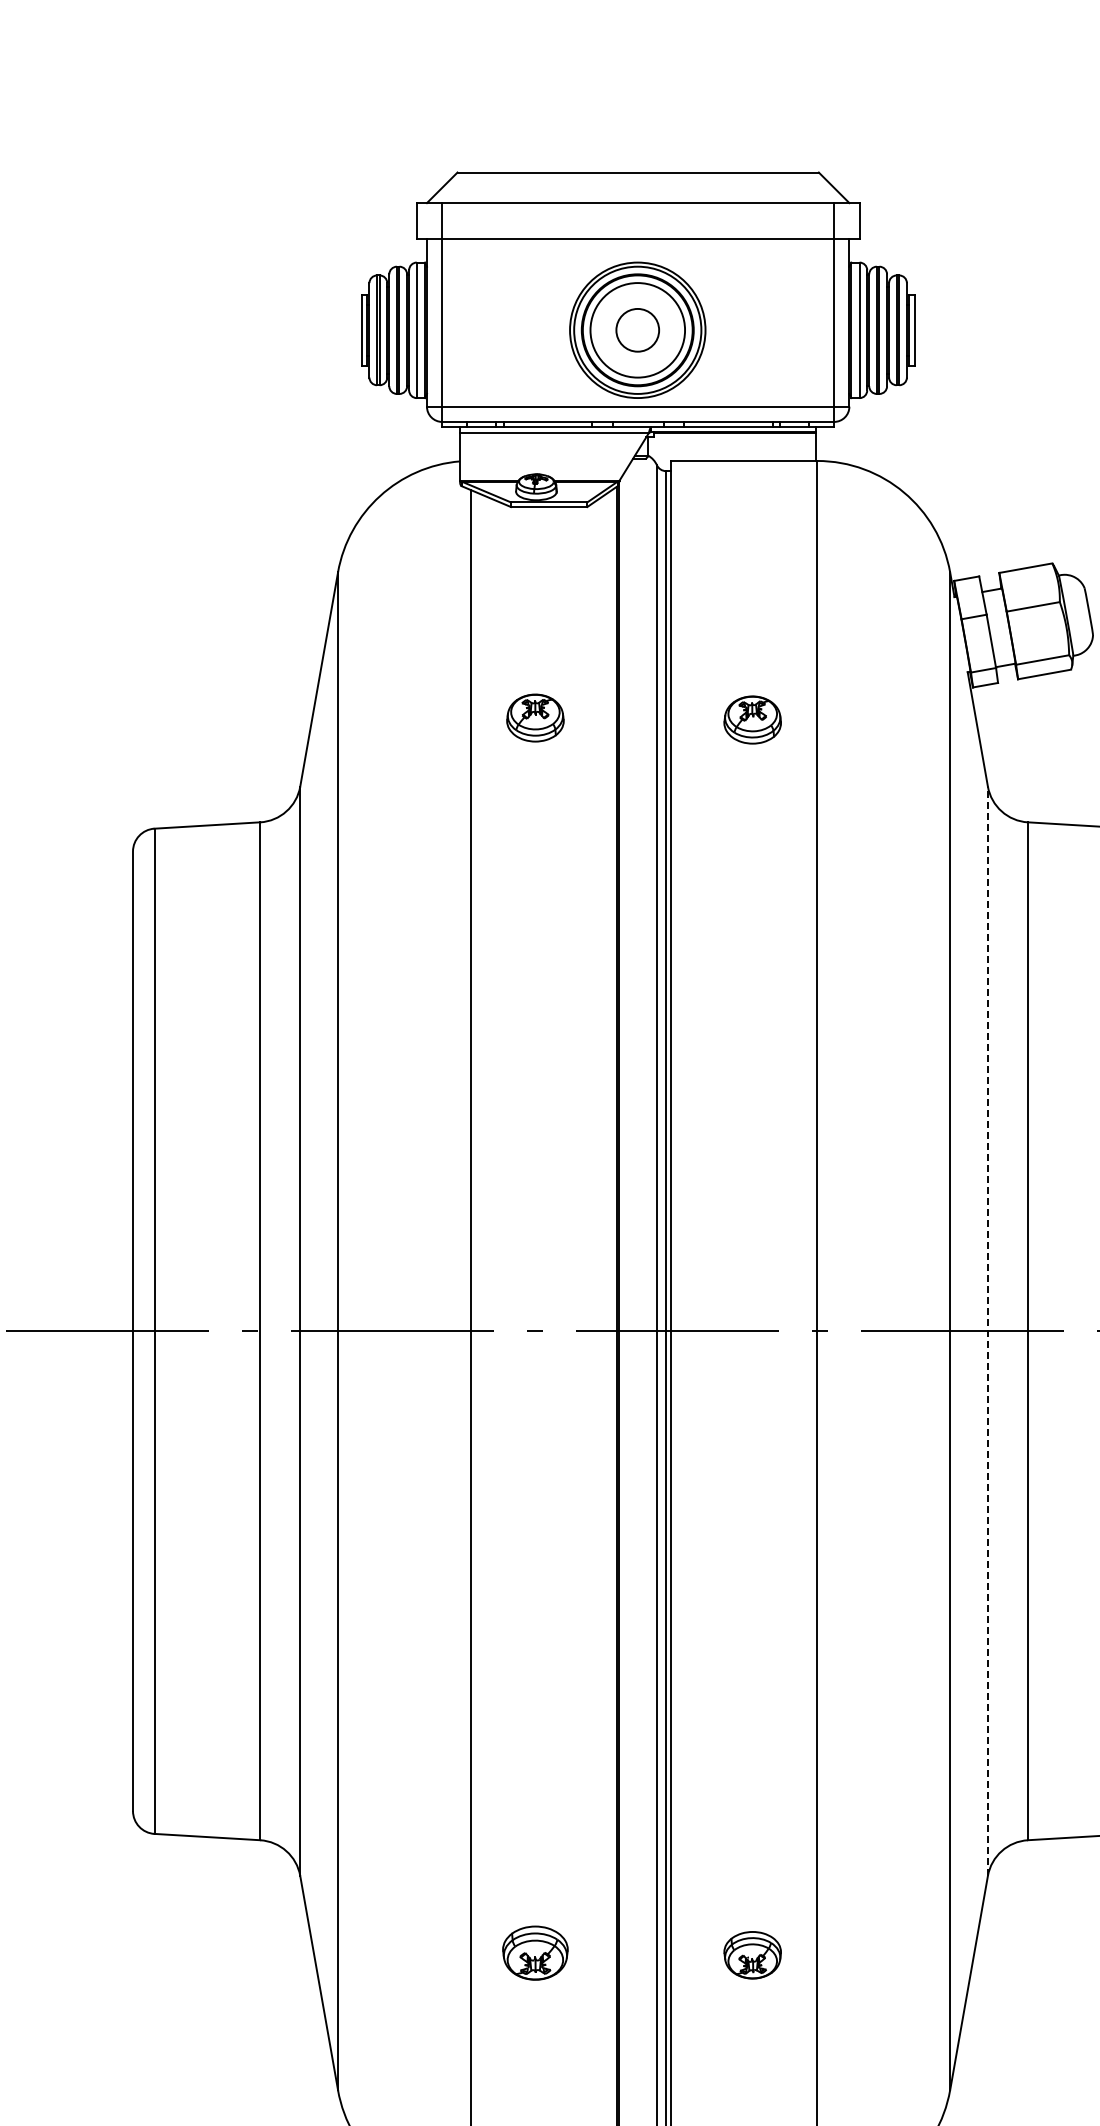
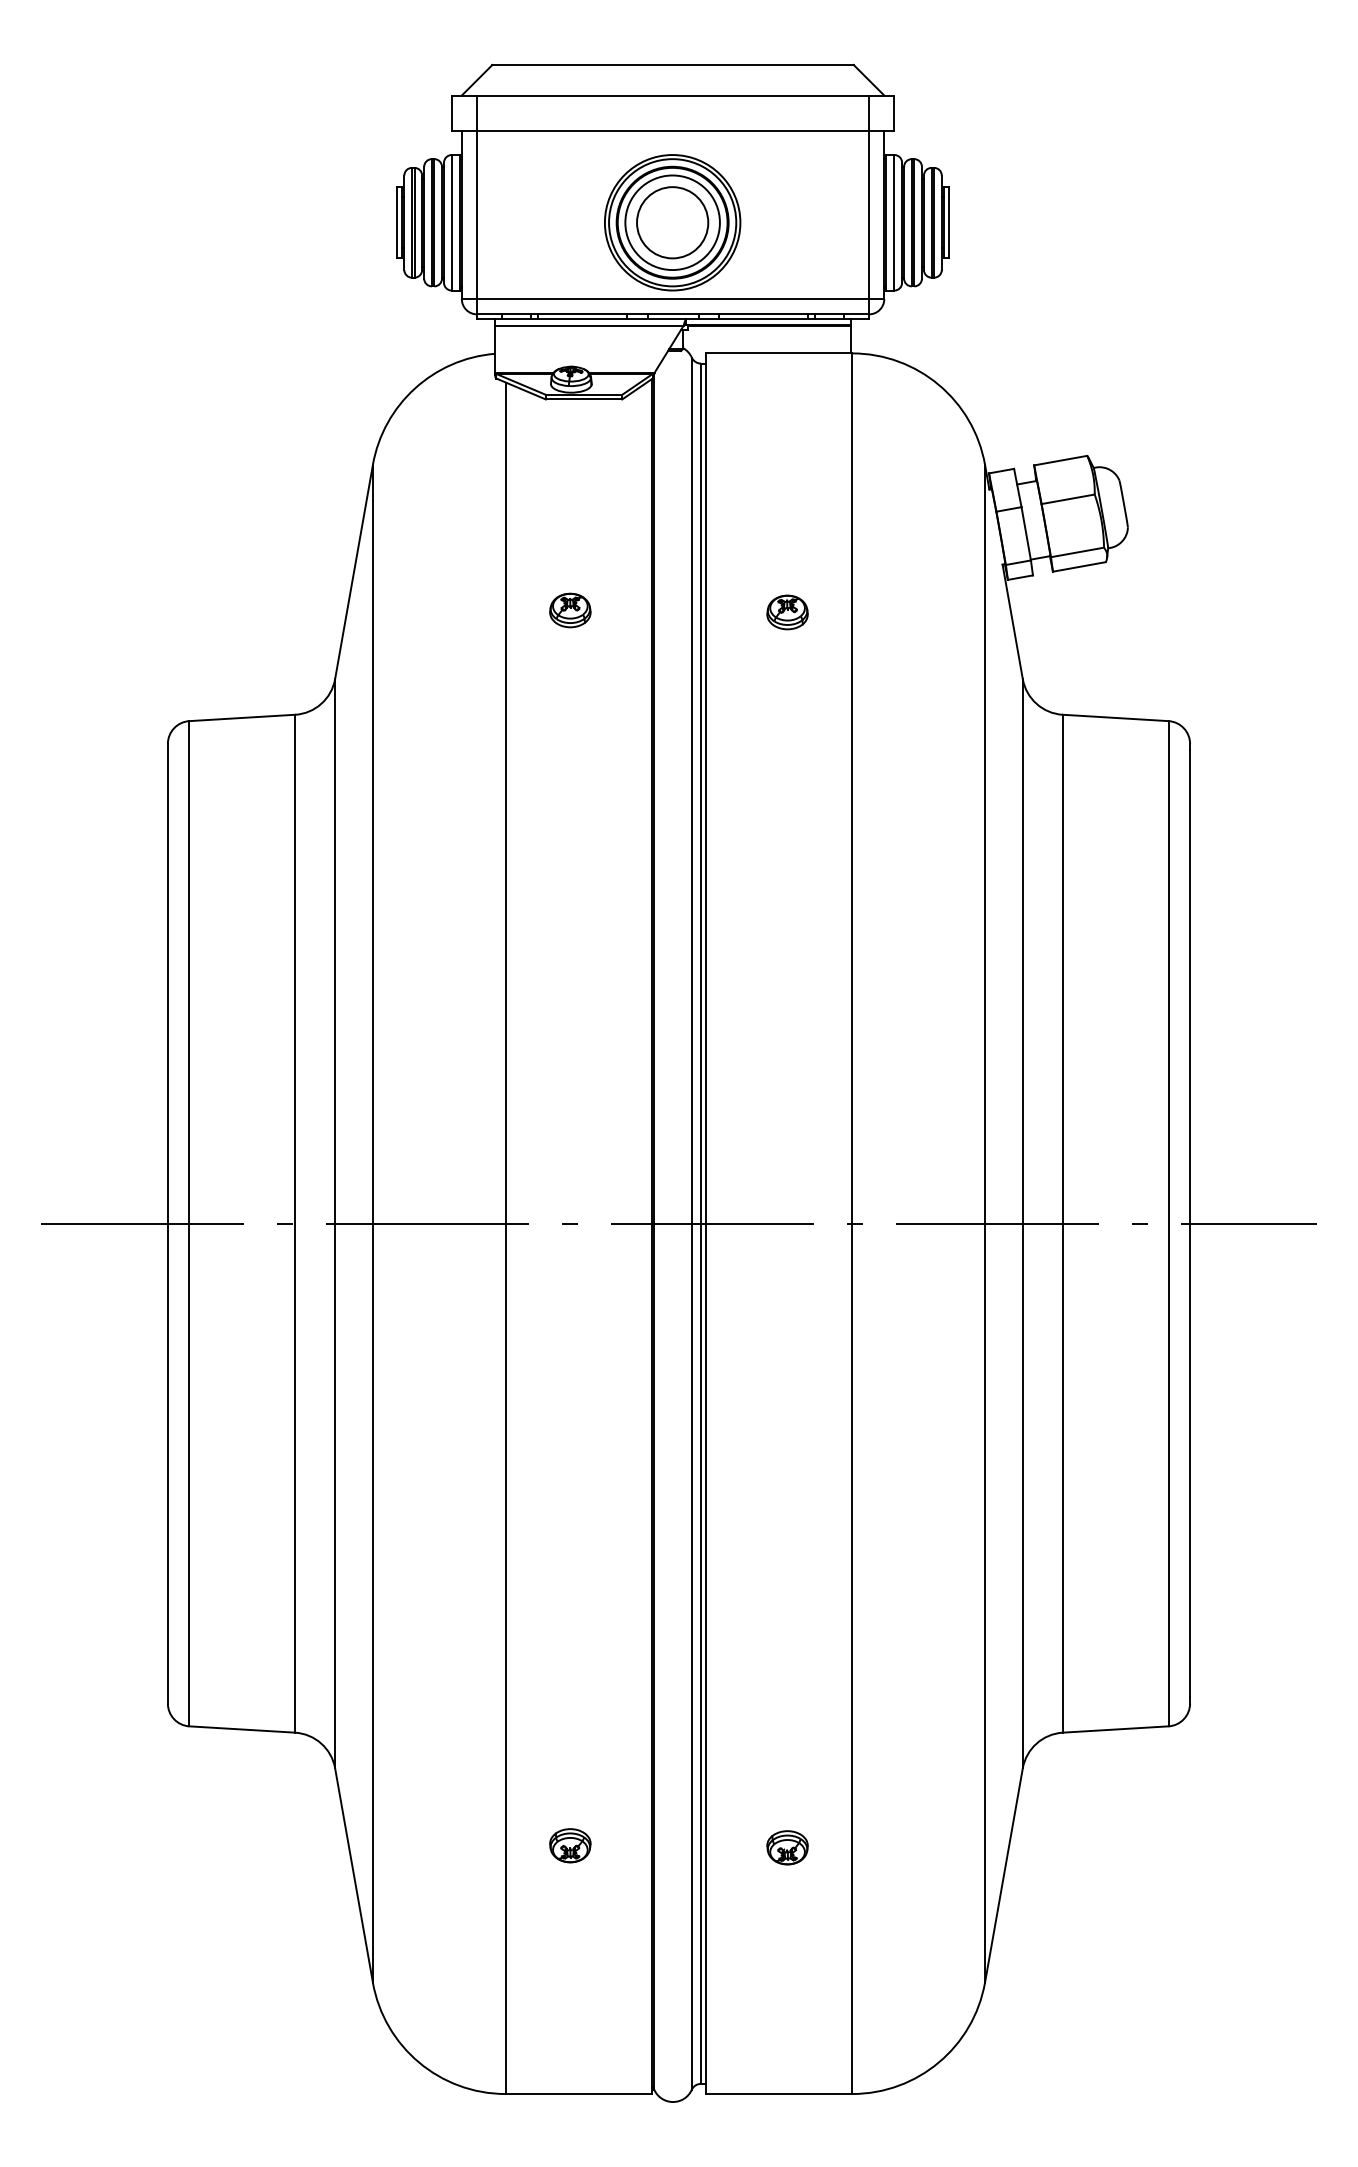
circle: (637, 330) -> (672, 222), size x1.67
part: (535, 718) -> (570, 610), size x0.71
part: (752, 720) -> (787, 612), size x0.71
line: (987, 1331) -> (1022, 1223), dashed -> solid
part: (535, 1953) -> (570, 1845), size x0.62
part: (752, 1955) -> (787, 1847), size x0.71

